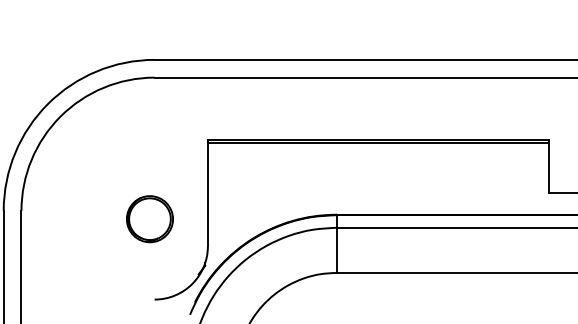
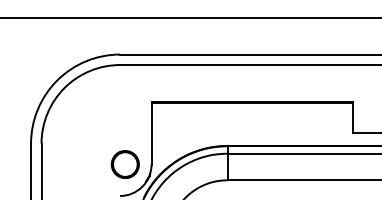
part: (148, 219) -> (124, 164), moved

